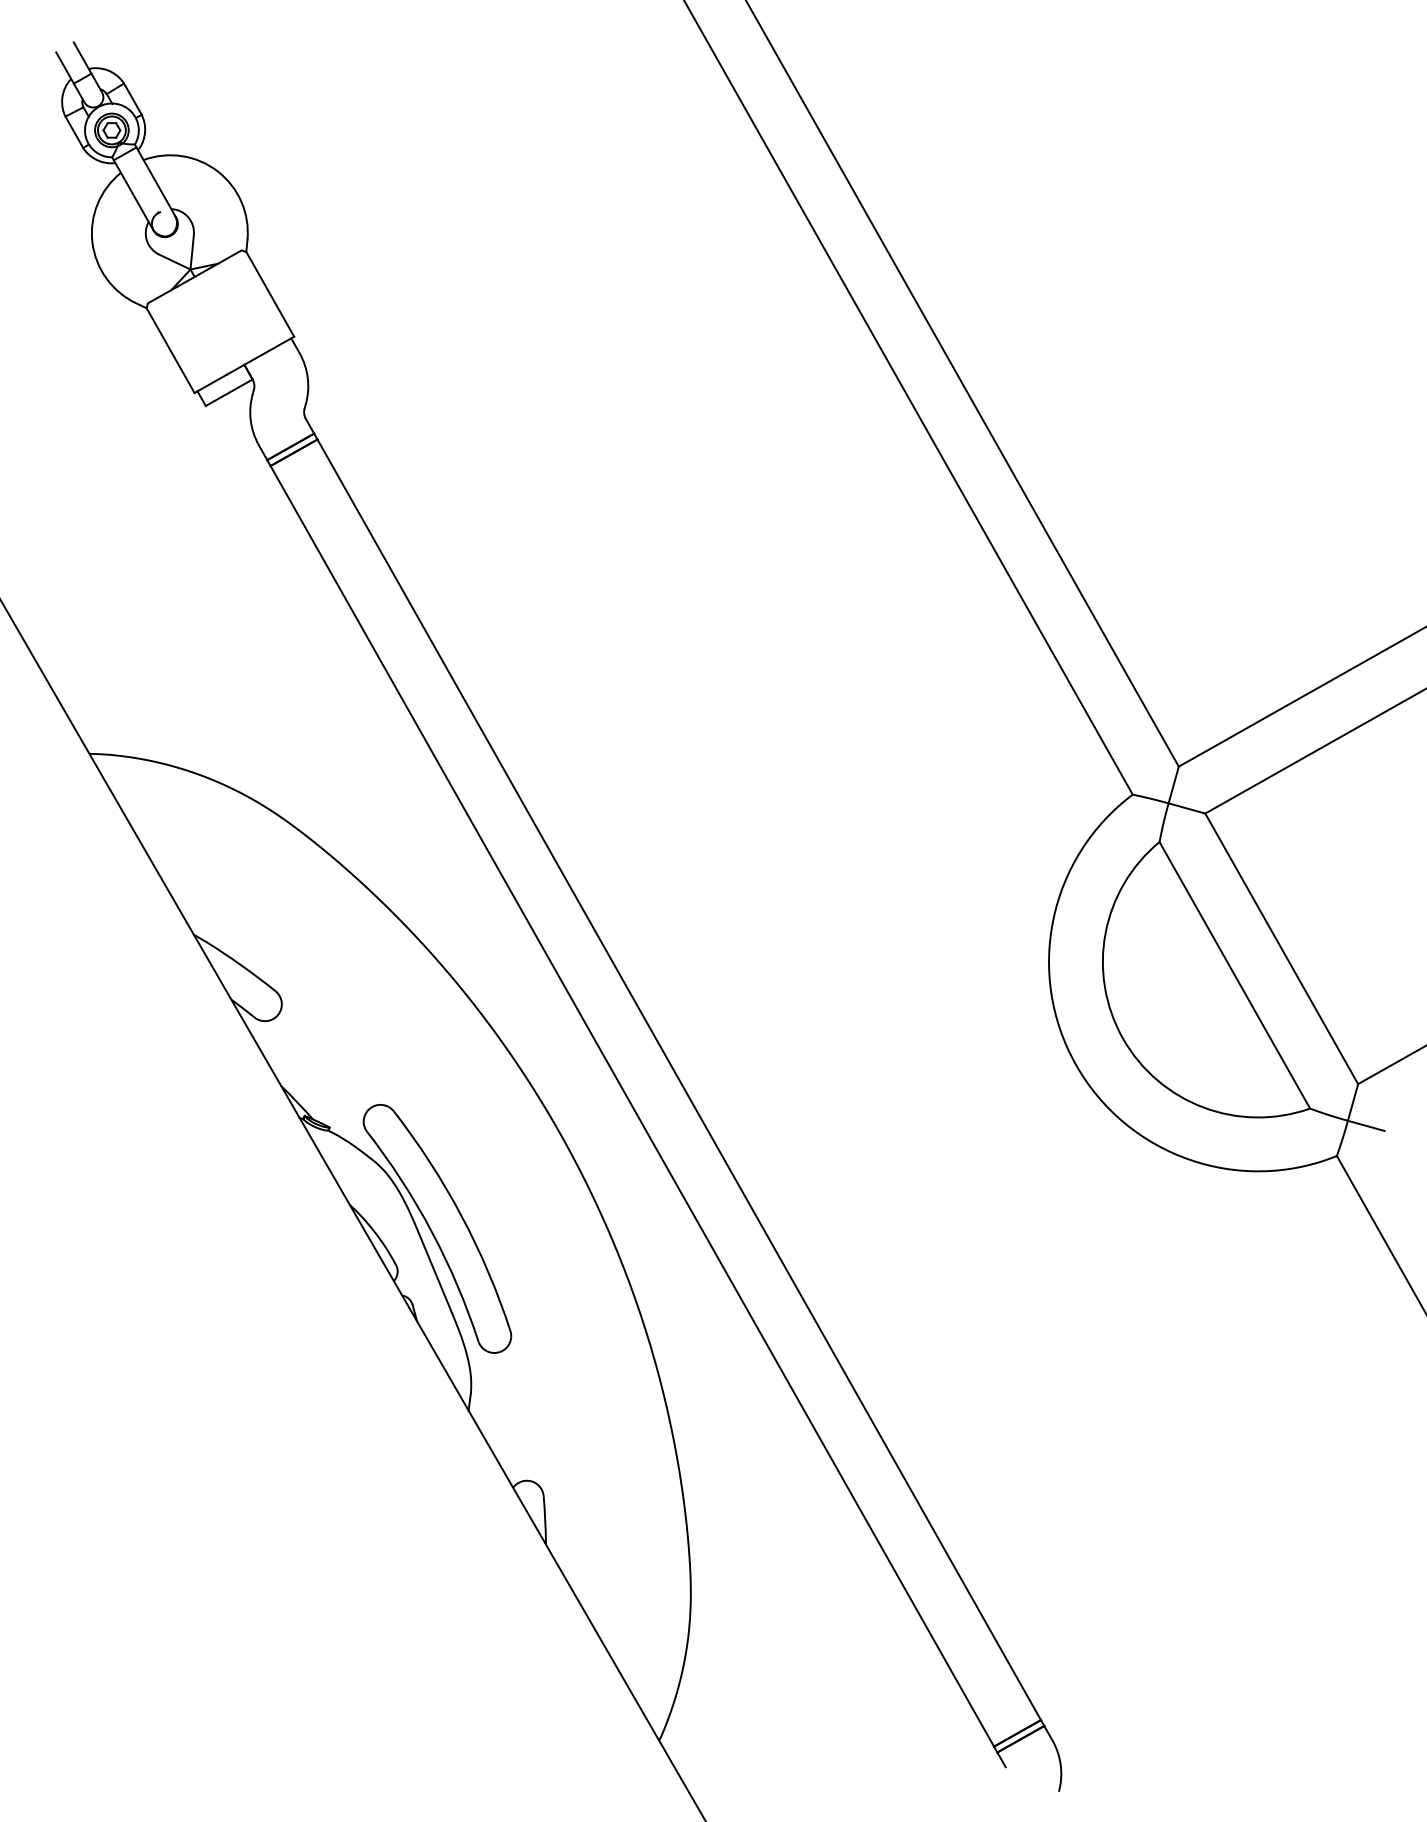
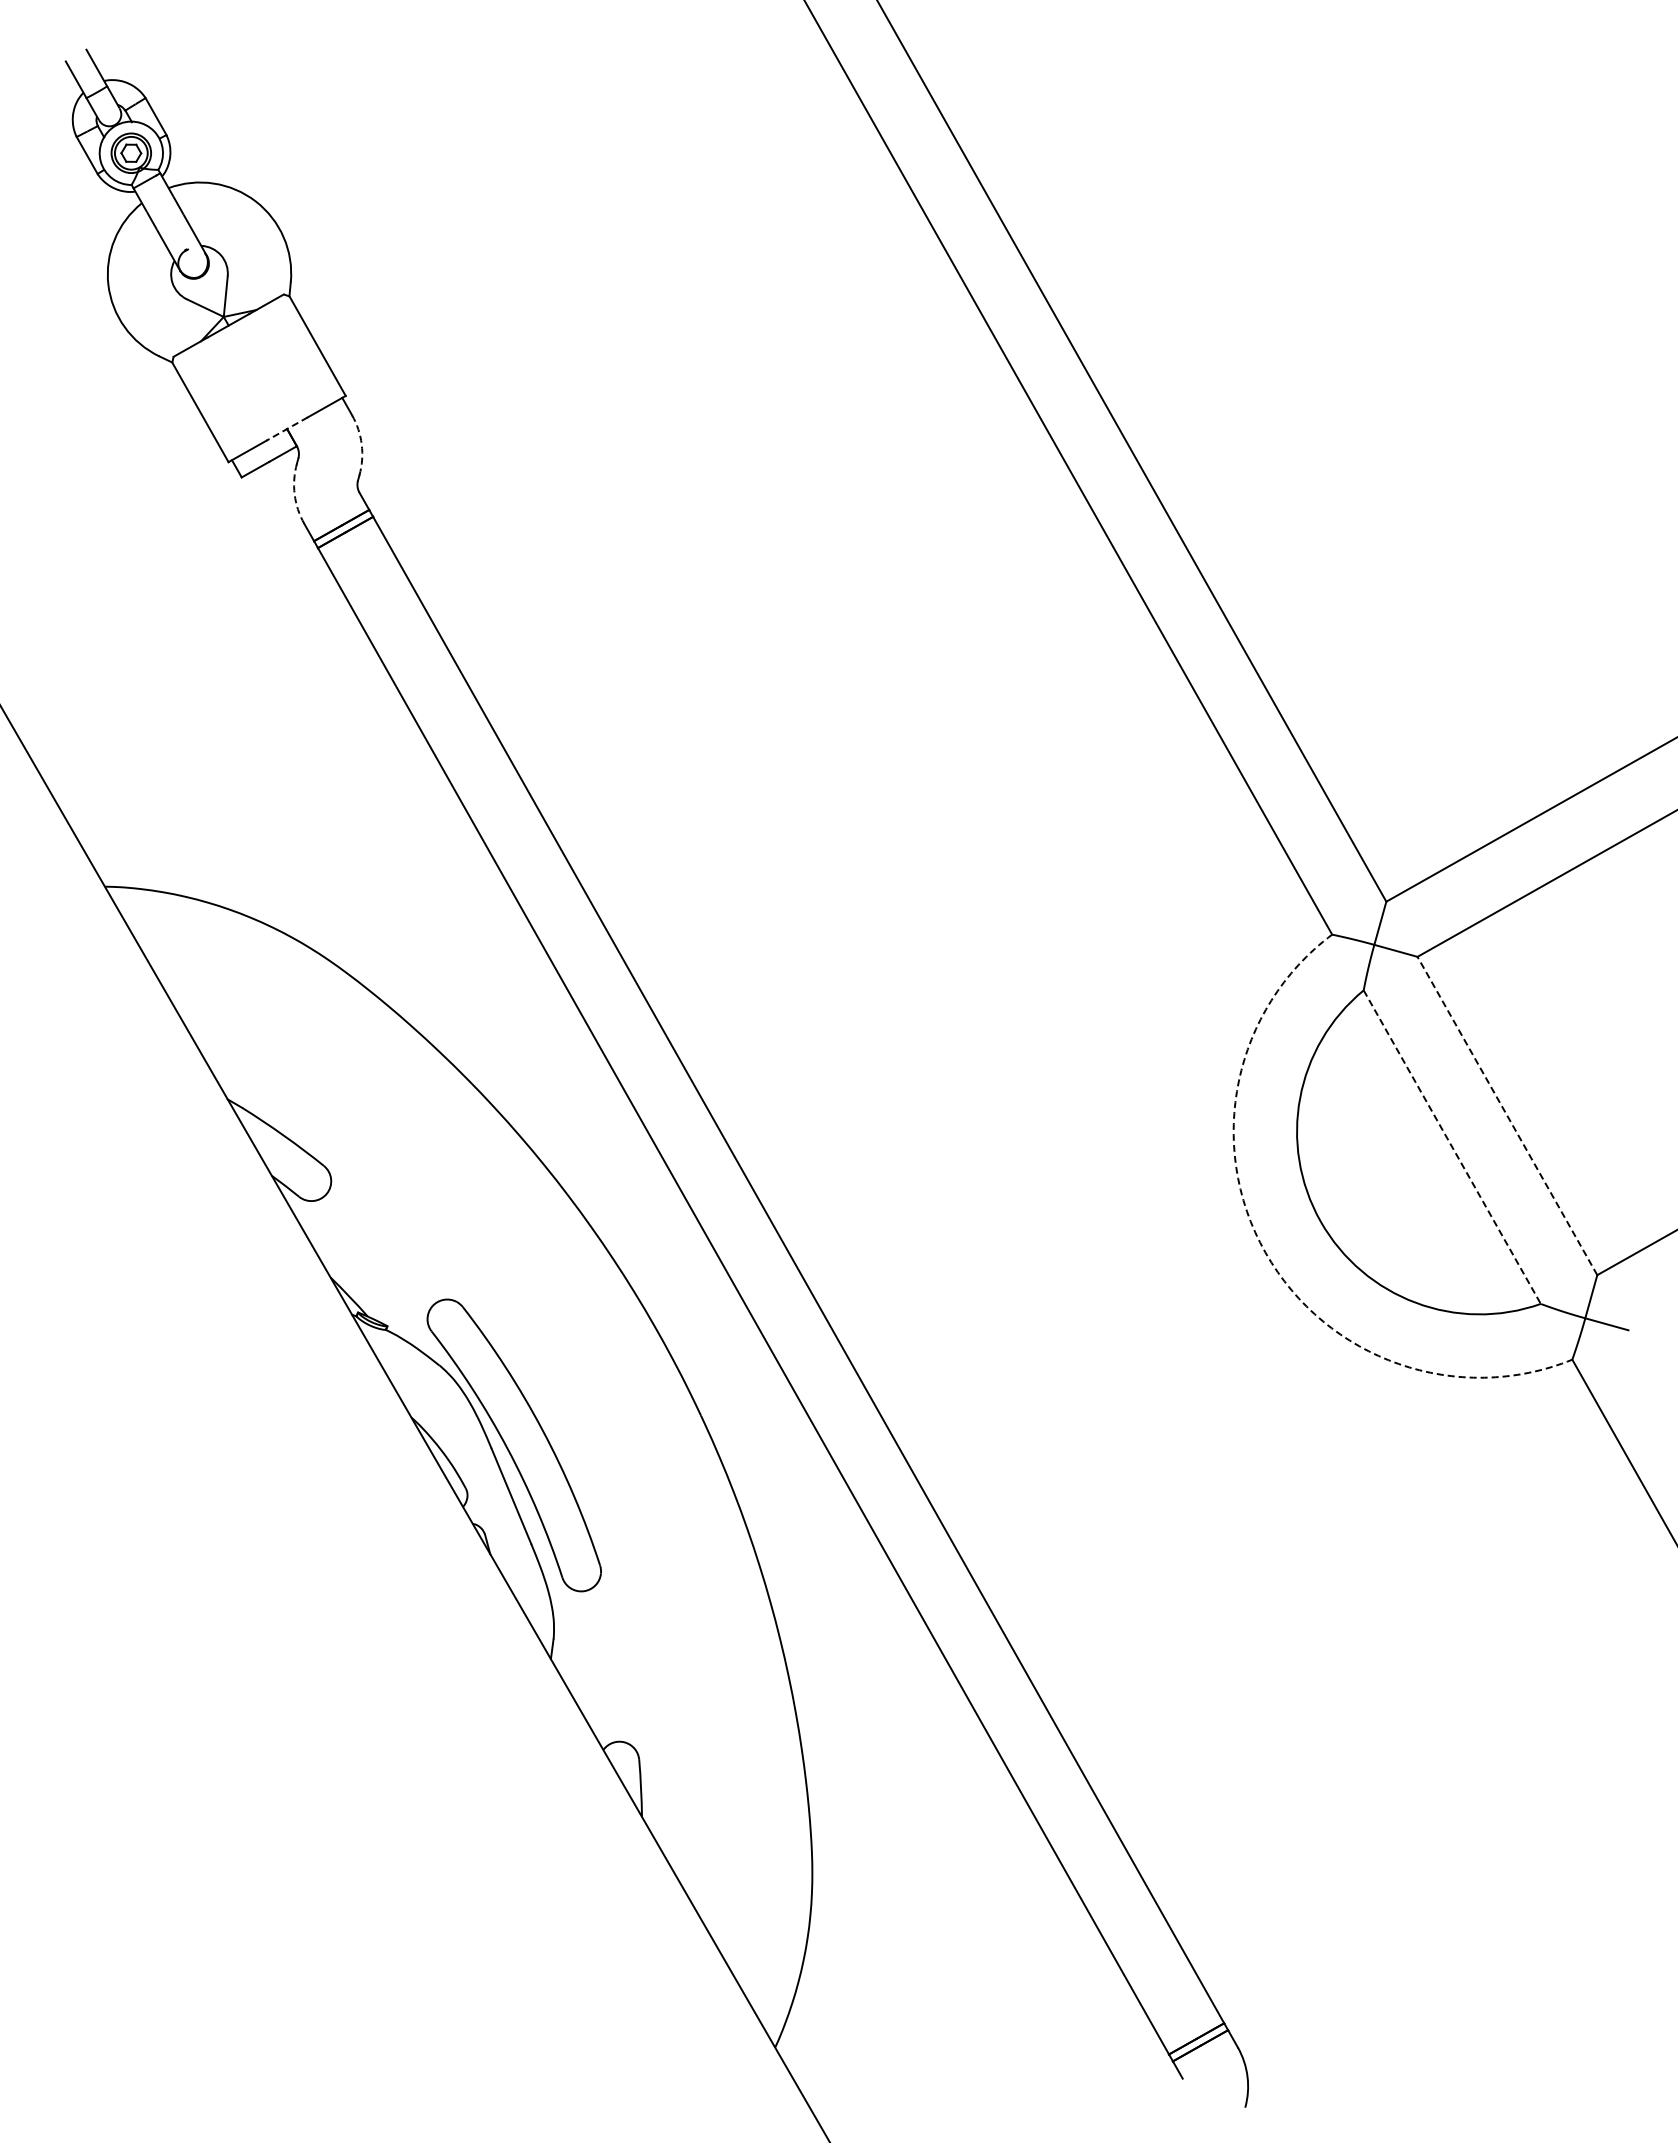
line: (244, 365) -> (287, 429), solid -> dashed
arc: (307, 377) -> (361, 444), solid -> dashed
arc: (250, 420) -> (294, 494), solid -> dashed
line: (1281, 949) -> (1507, 1116), solid -> dashed
line: (1235, 975) -> (1452, 1147), solid -> dashed
arc: (1076, 1064) -> (1265, 1252), solid -> dashed

